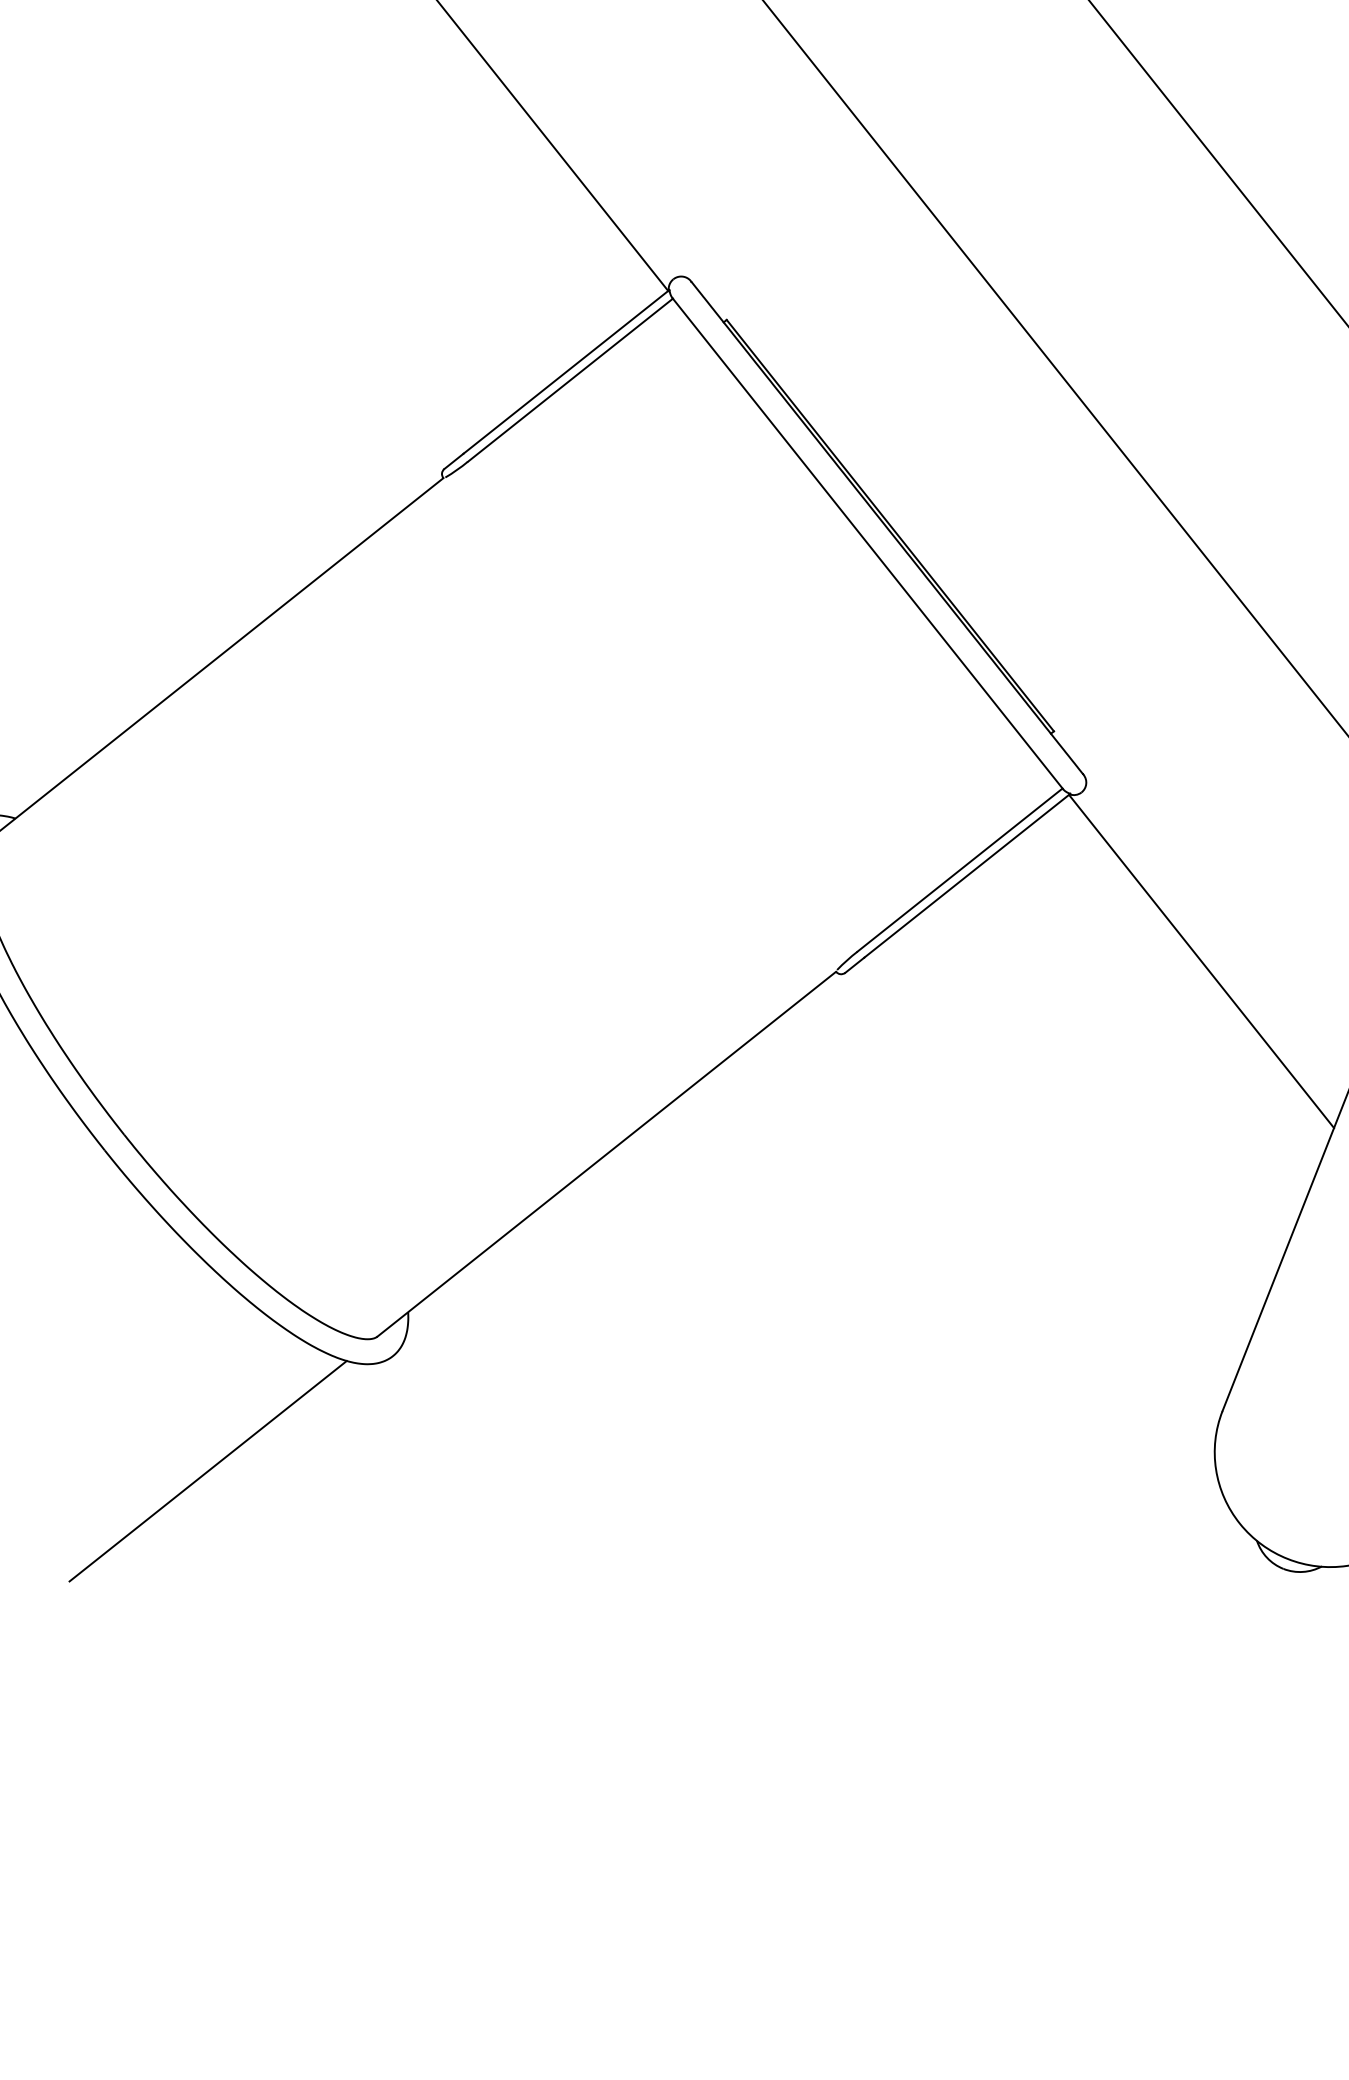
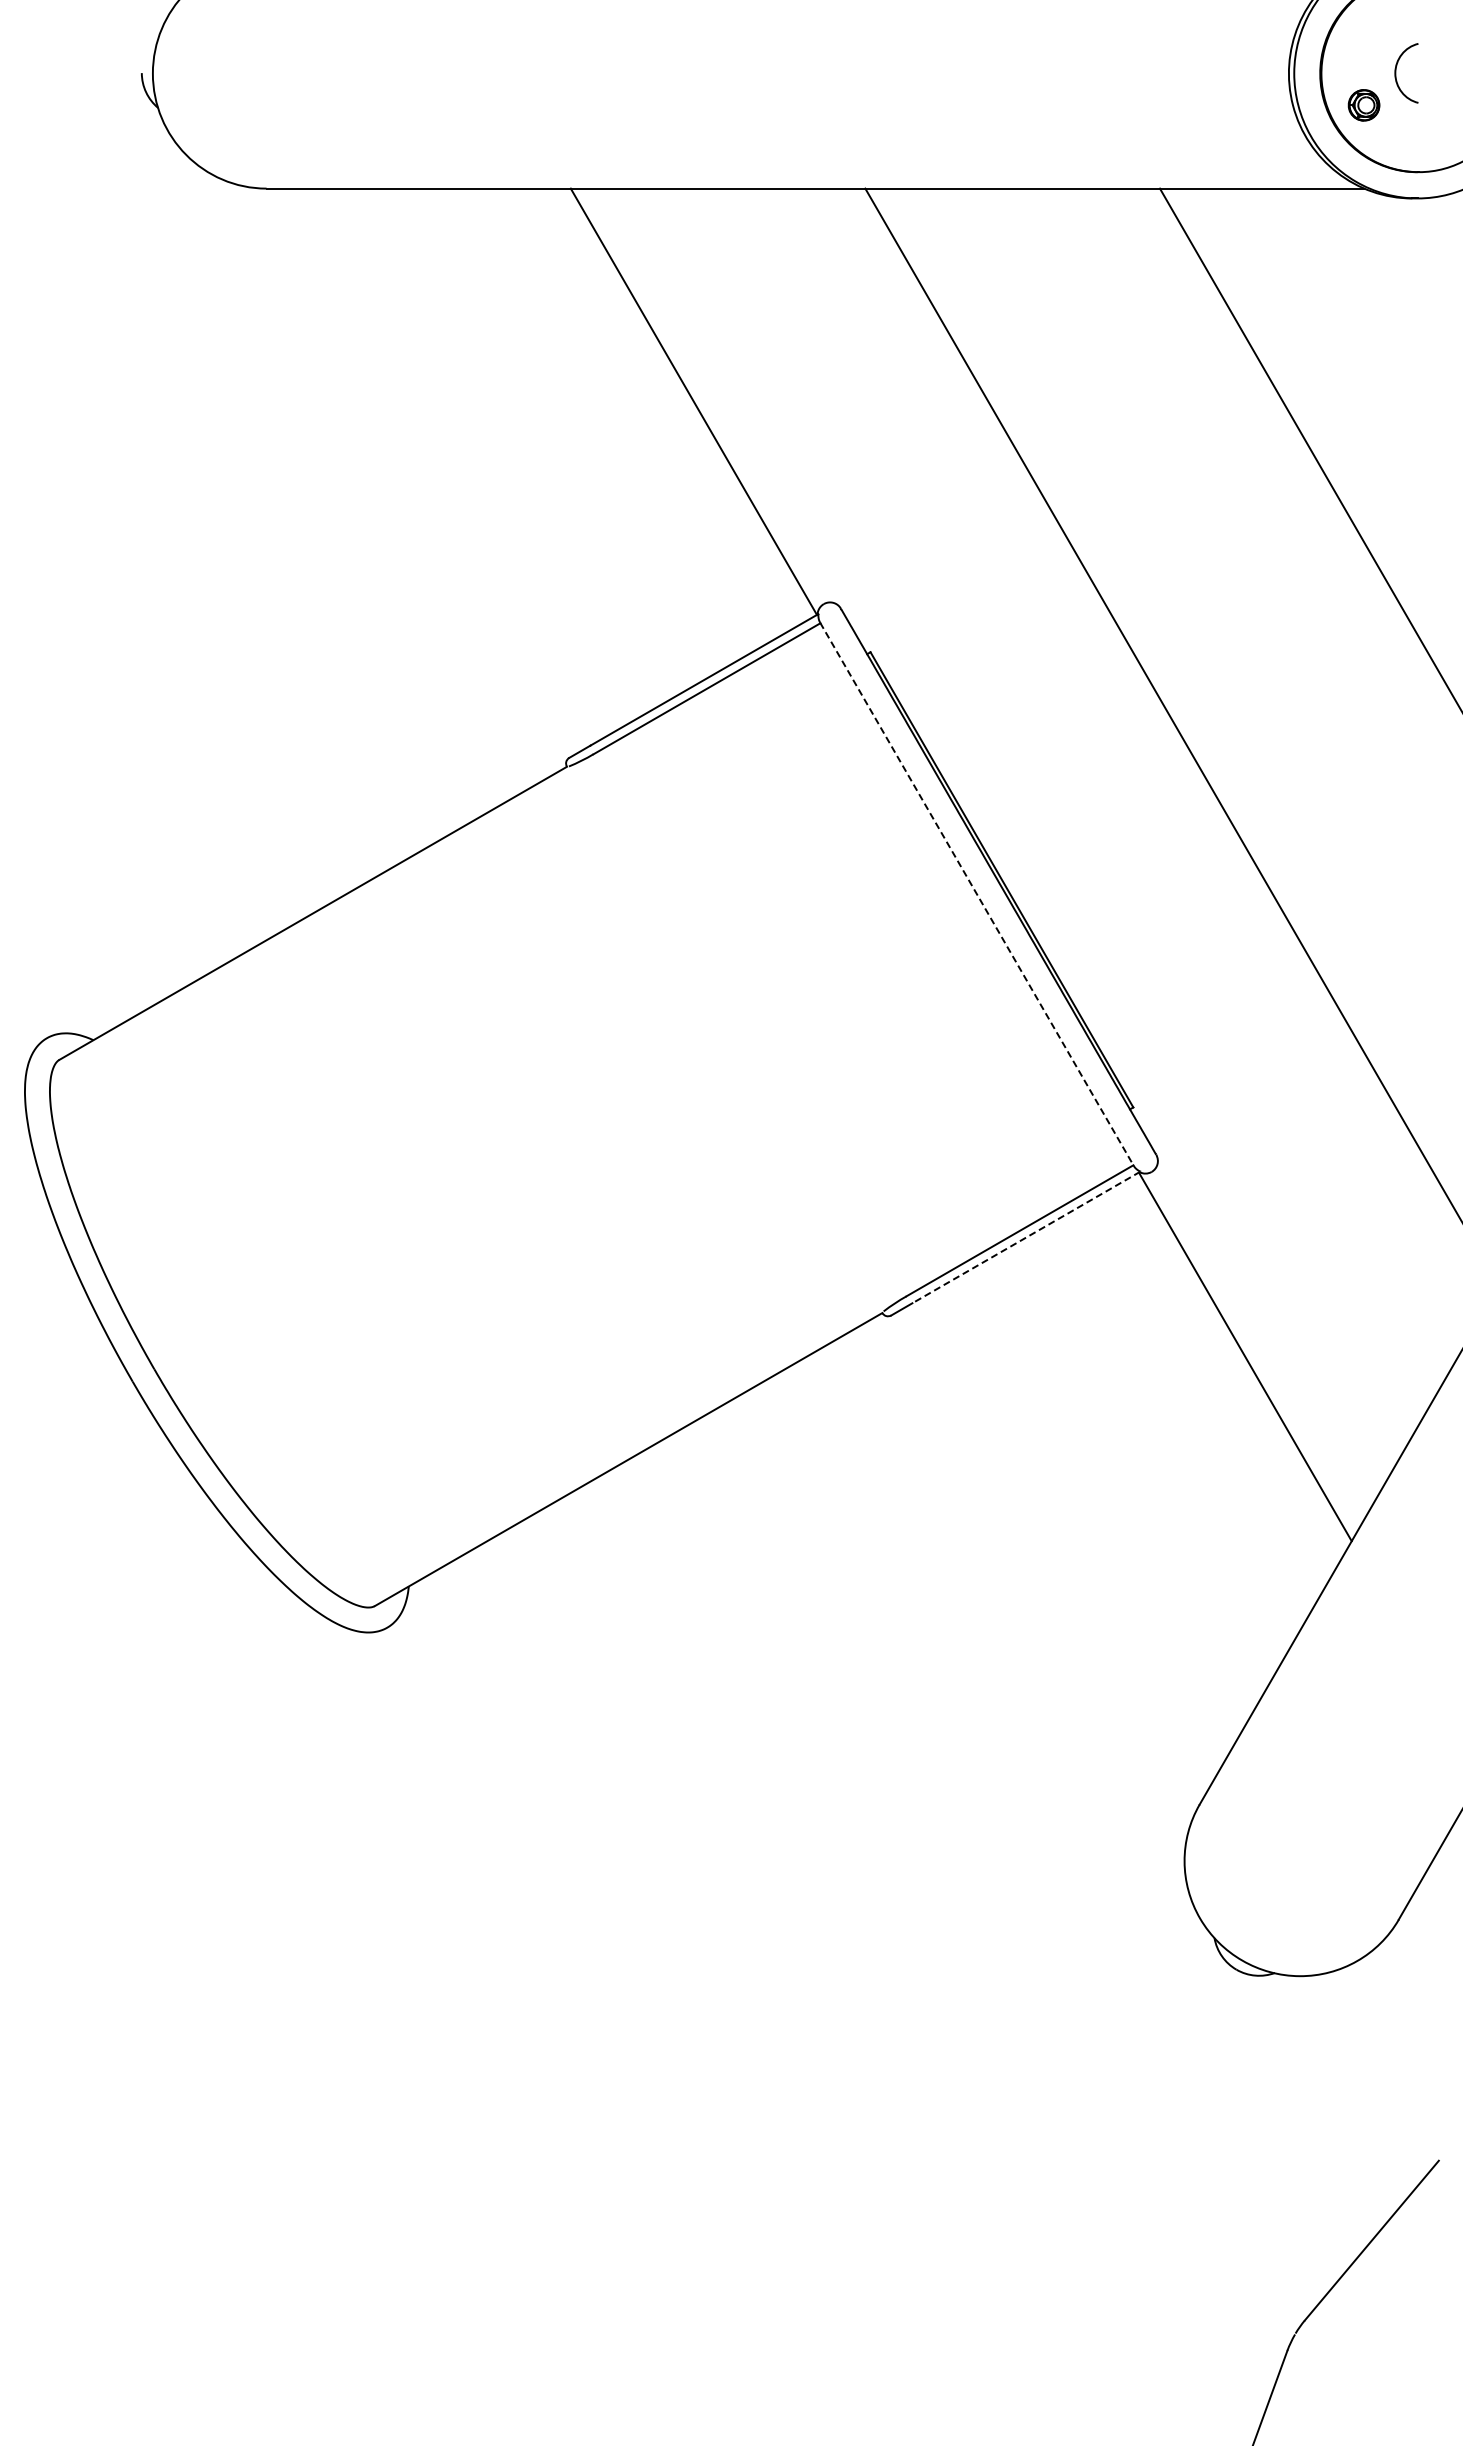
line: (867, 543) -> (976, 894), solid -> dashed
line: (967, 875) -> (1026, 1237), solid -> dashed
line: (208, 1470) -> (187, 1713), removed

